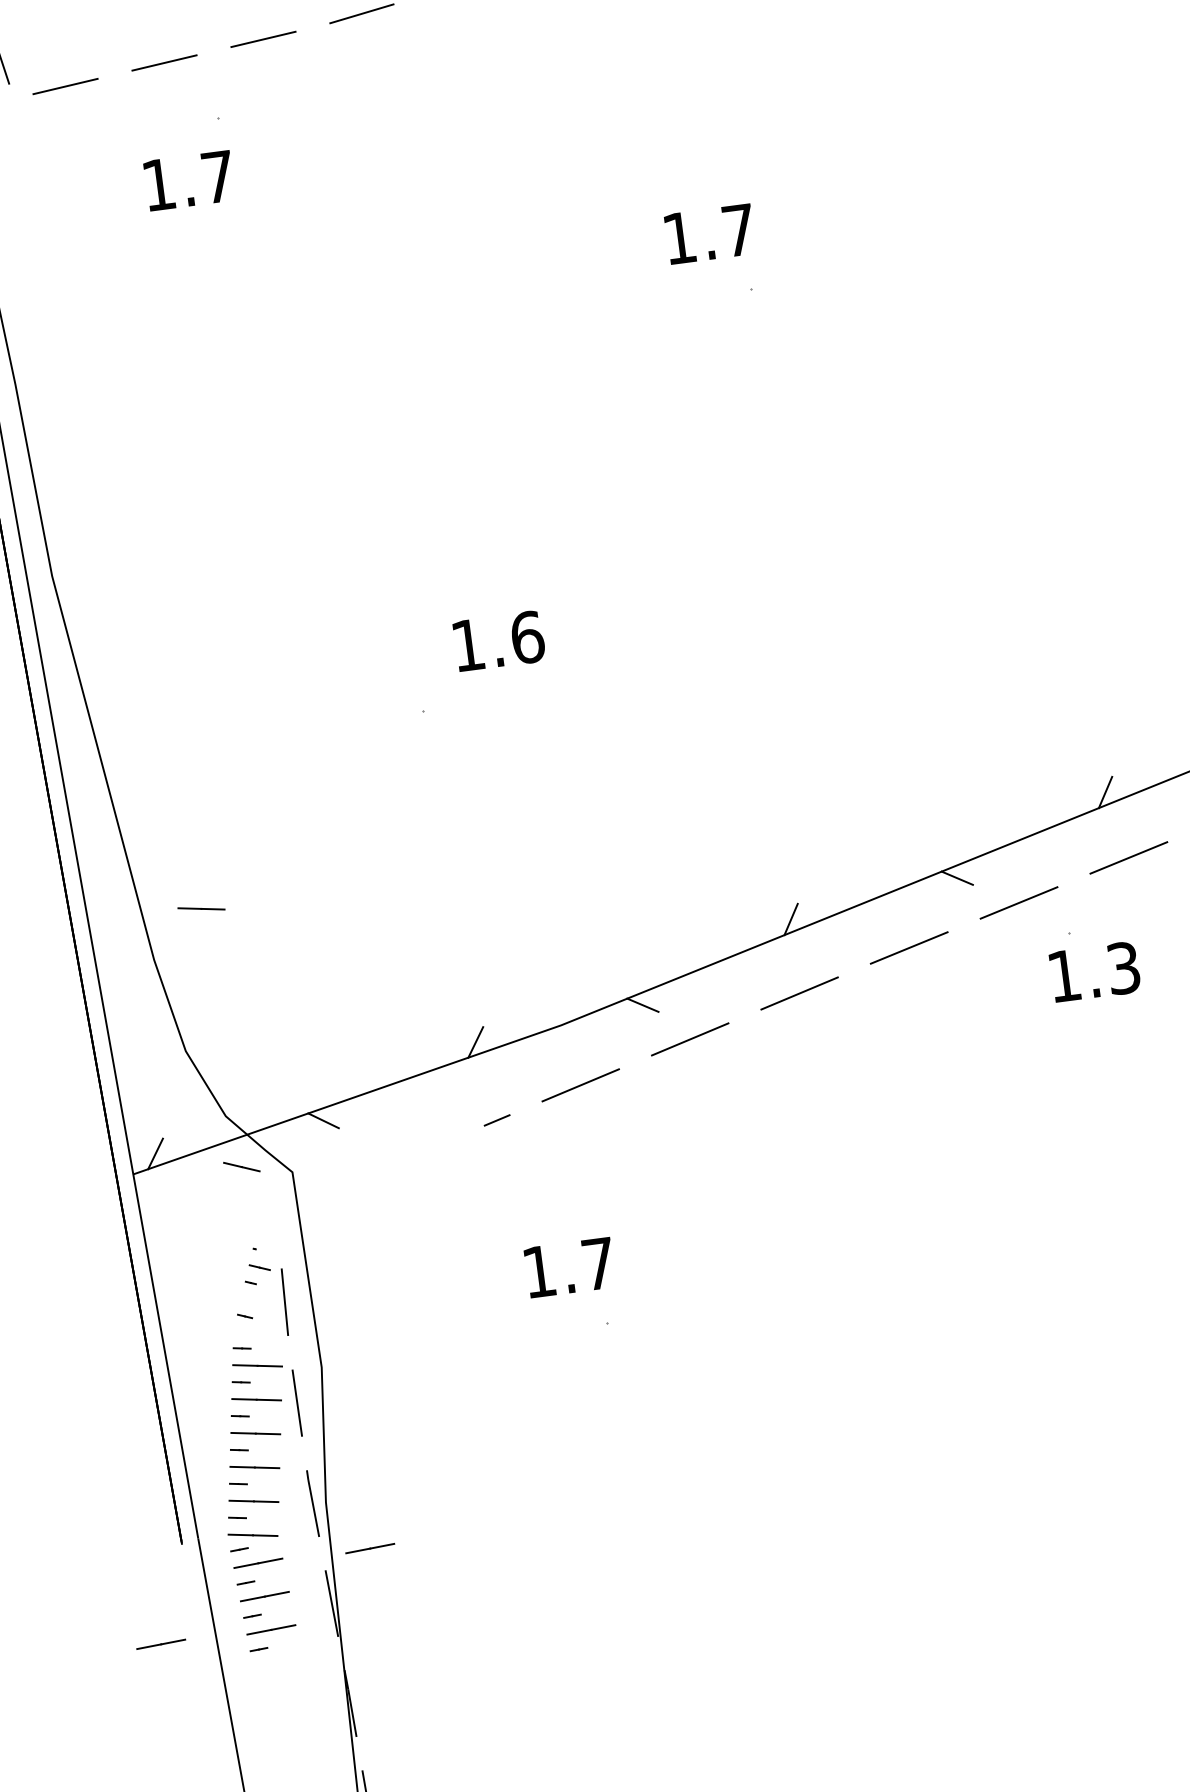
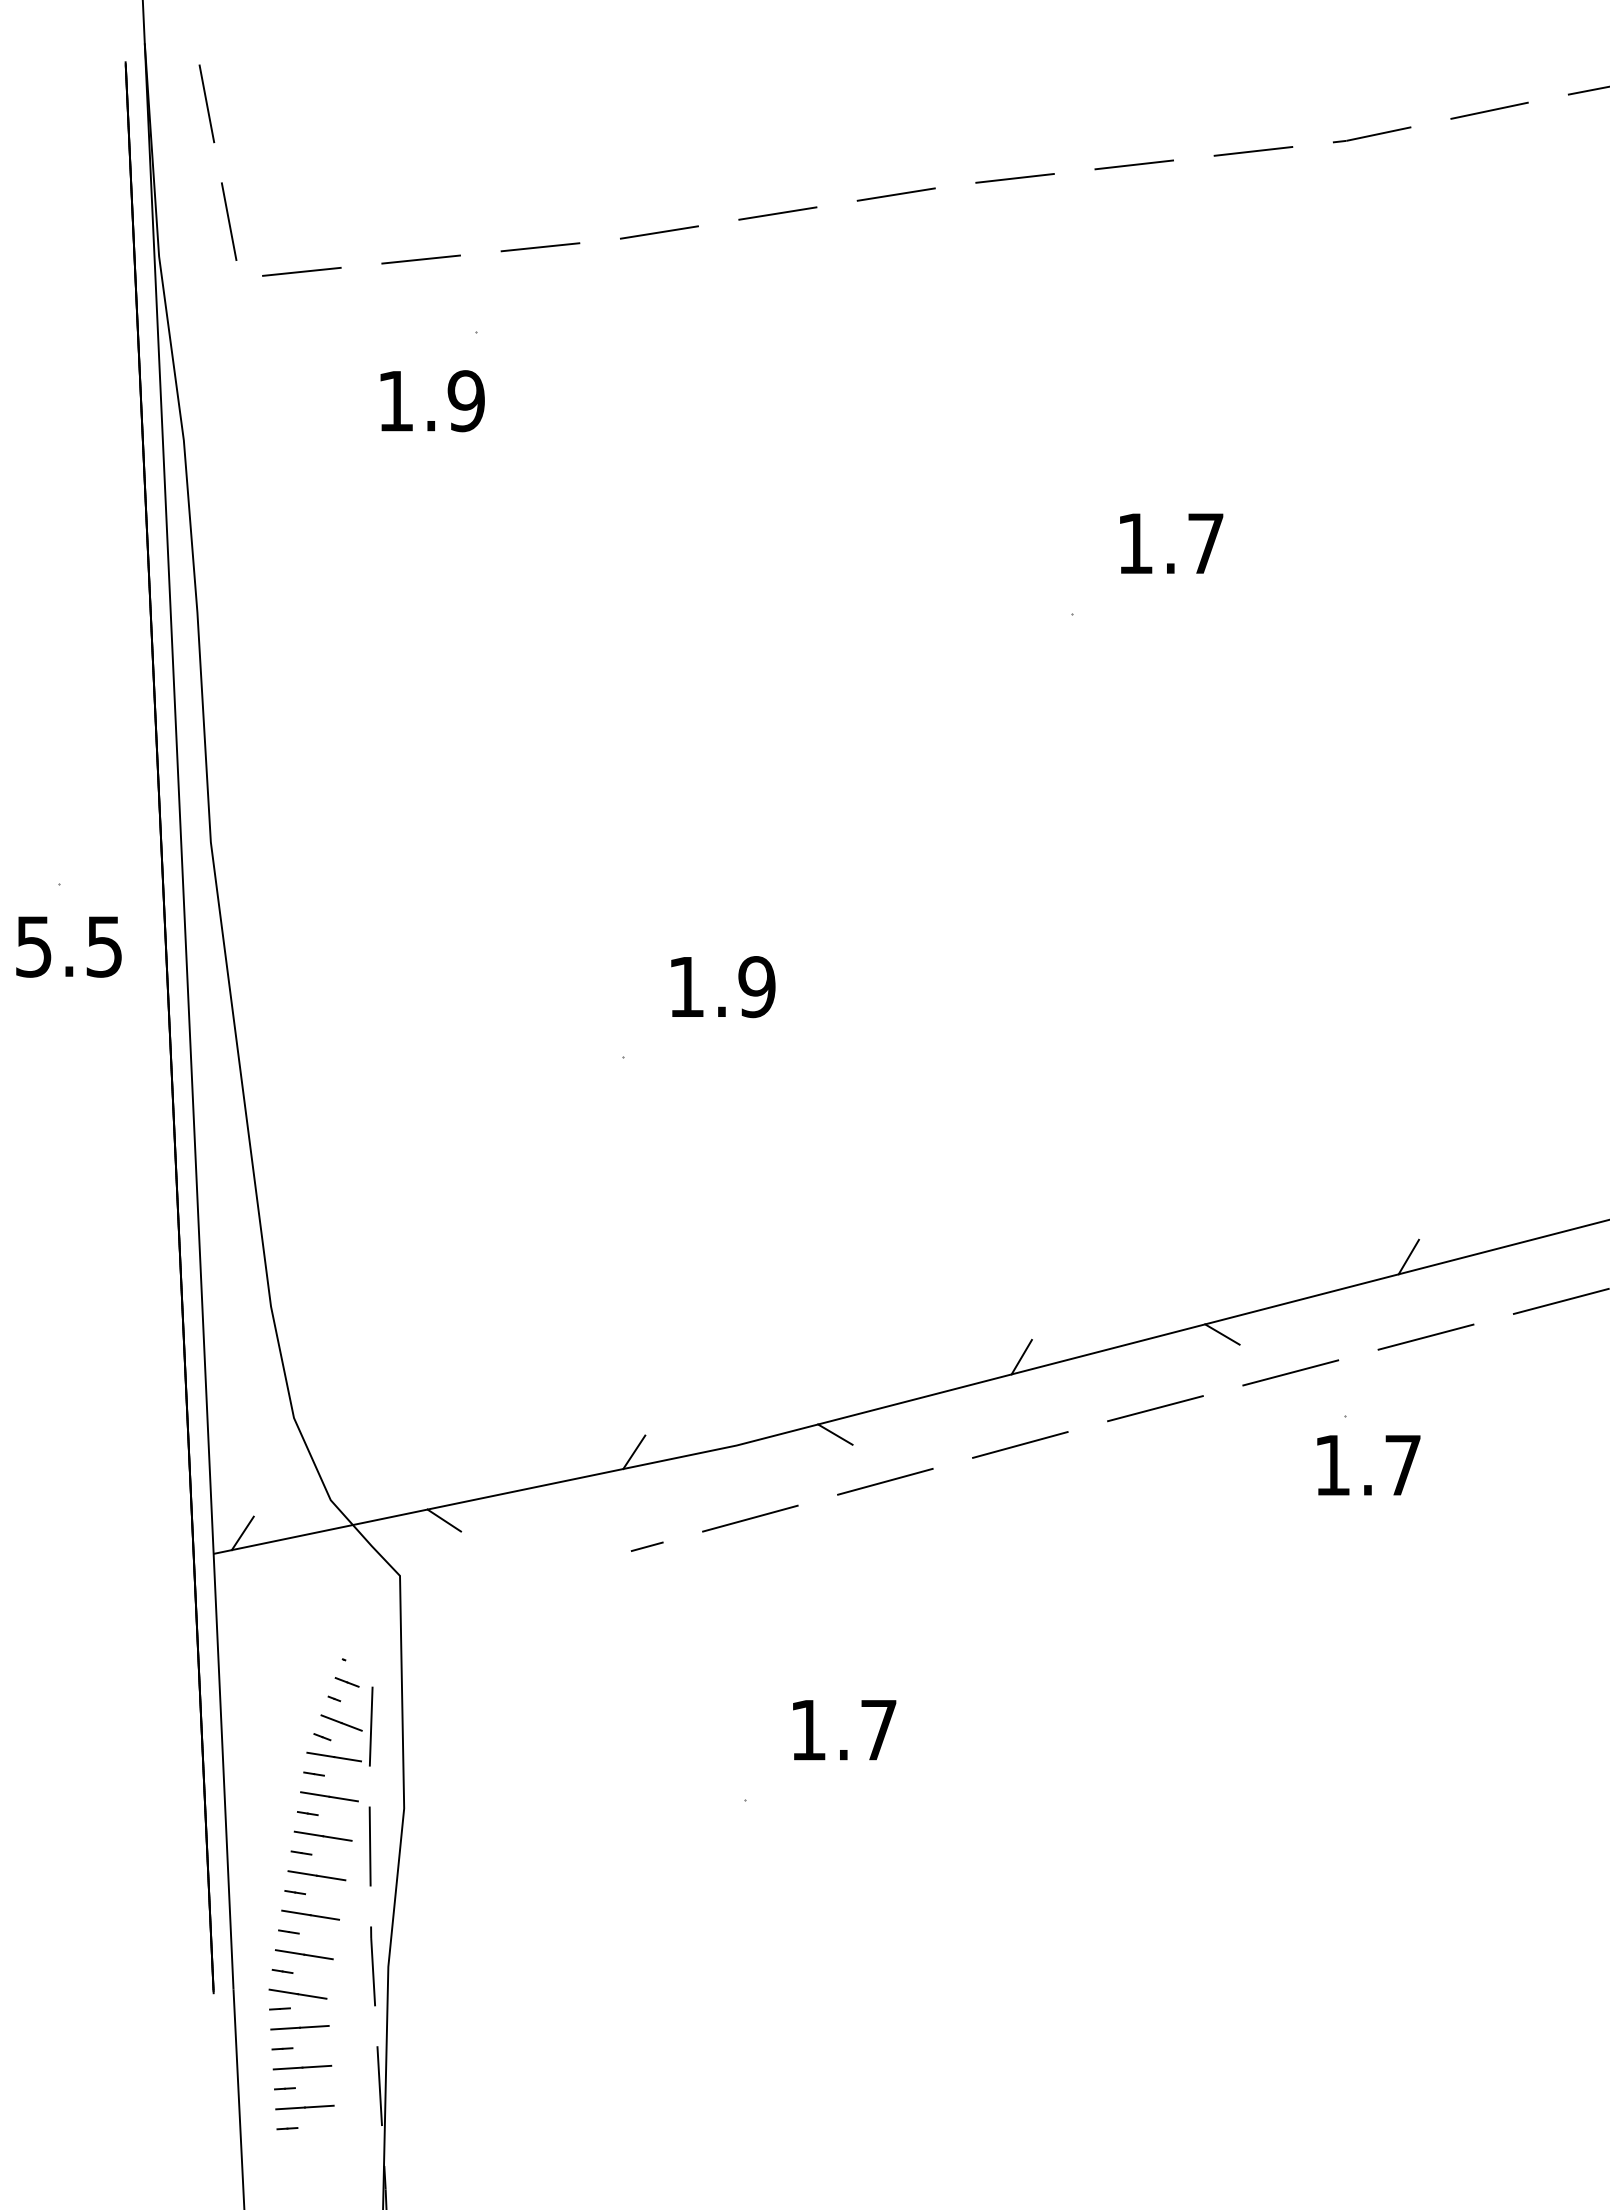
text: (217, 177) -> (465, 401), 1.7 -> 1.9
text: (710, 234) -> (1171, 543), moved
text: (527, 637) -> (757, 987), 1.6 -> 1.9
line: (200, 908) -> (333, 1756), moved
text: (1123, 968) -> (1402, 1465), 1.3 -> 1.7
line: (241, 1166) -> (341, 1722), moved
text: (569, 1268) -> (844, 1730), moved
line: (369, 1548) -> (432, 2027), removed
line: (160, 1644) -> (173, 2107), removed

